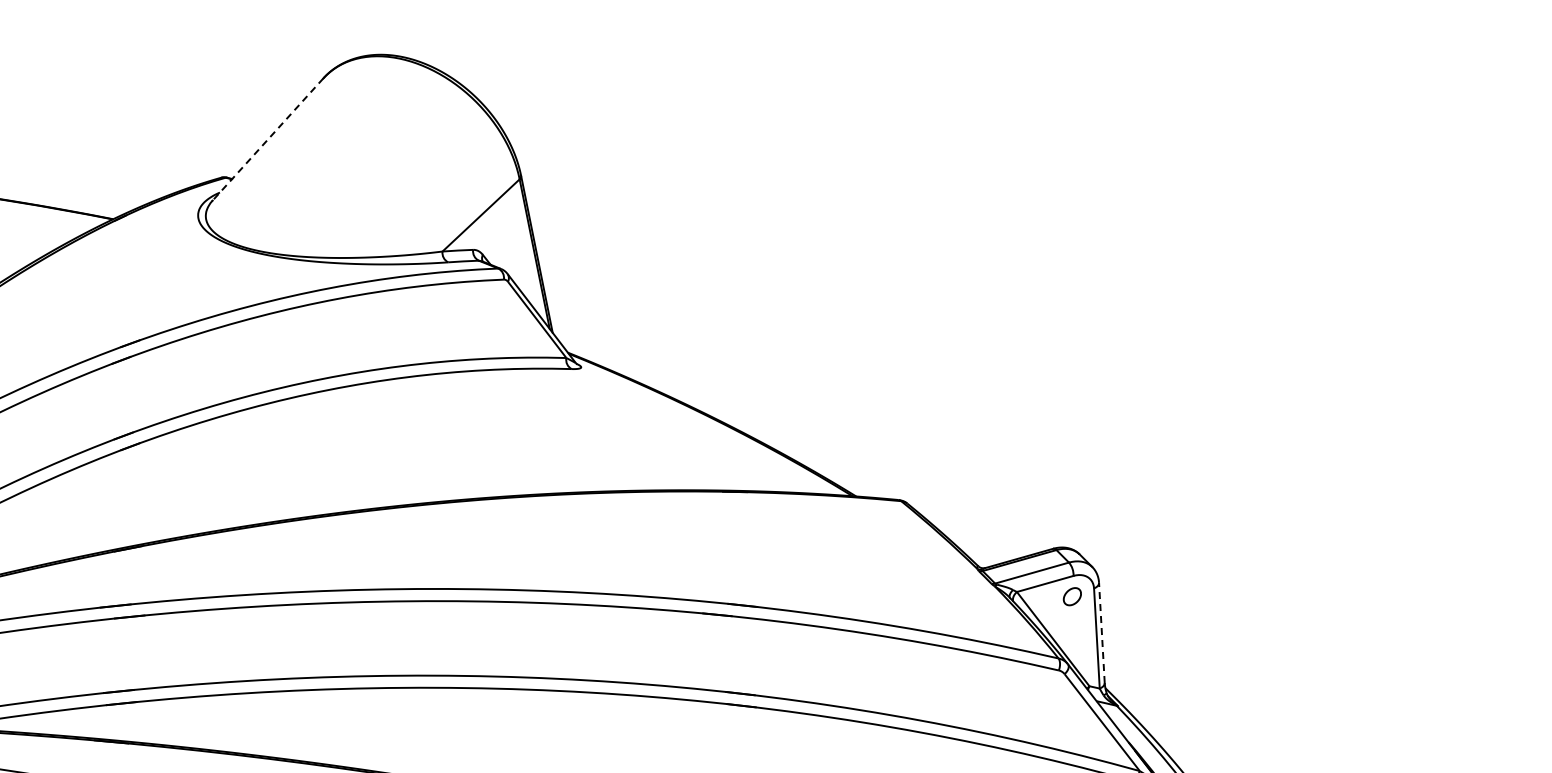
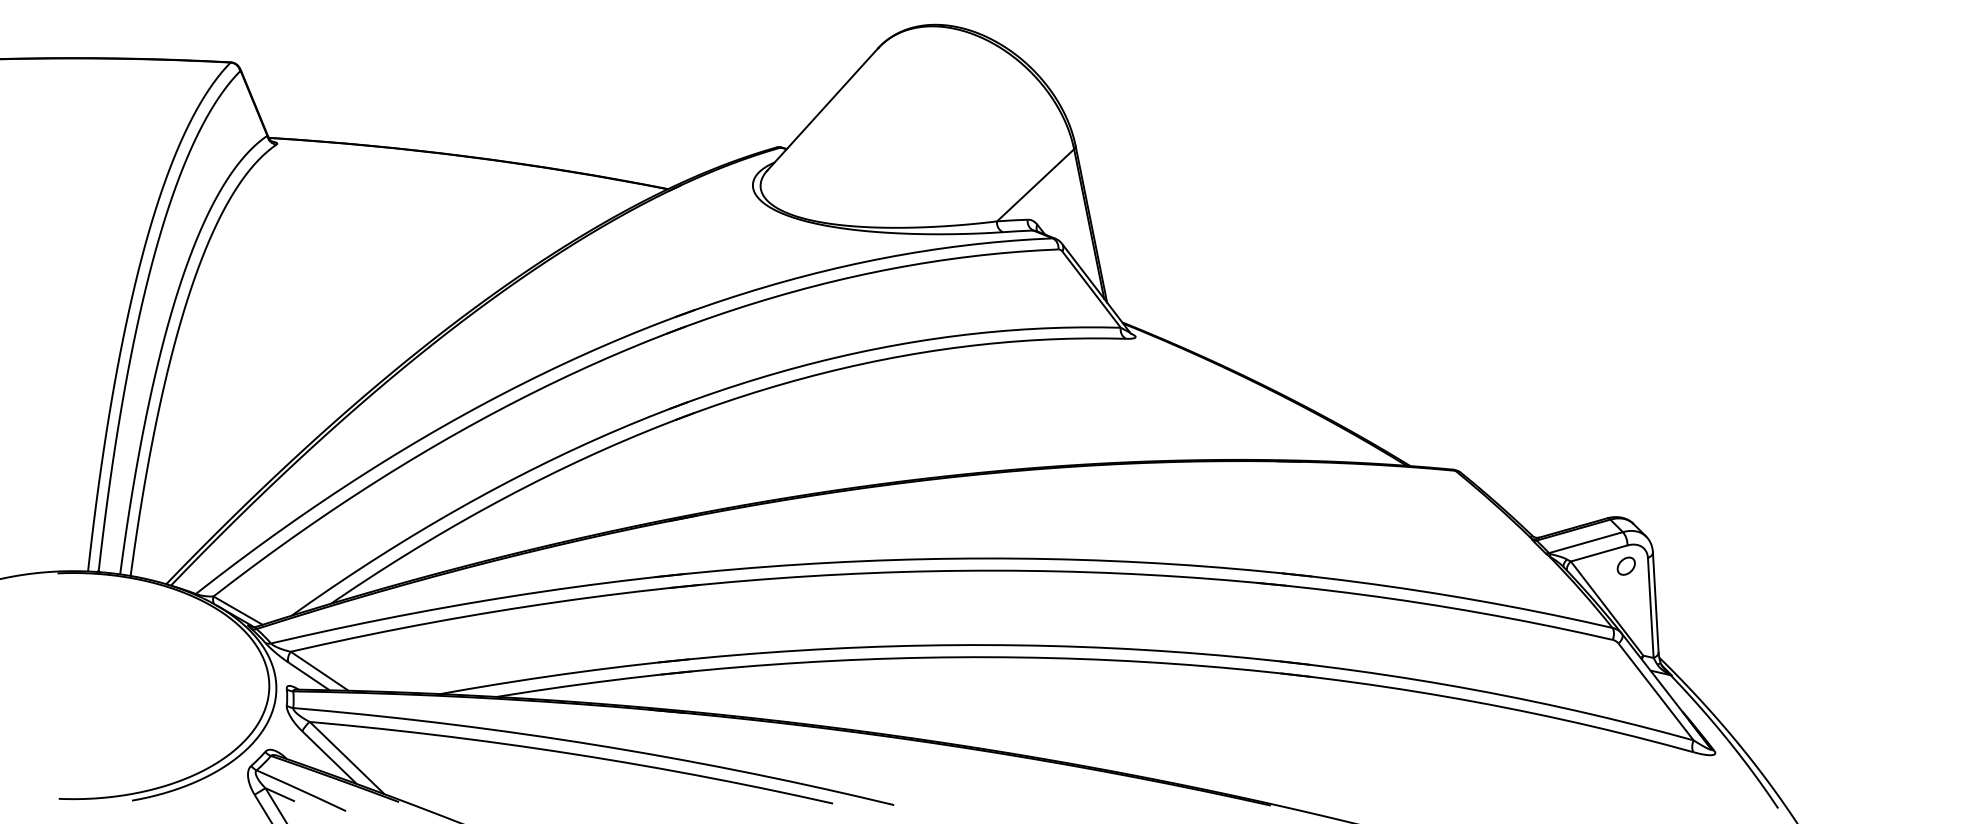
line: (267, 139) -> (822, 109), dashed -> solid
line: (1101, 632) -> (1655, 601), dashed -> solid

